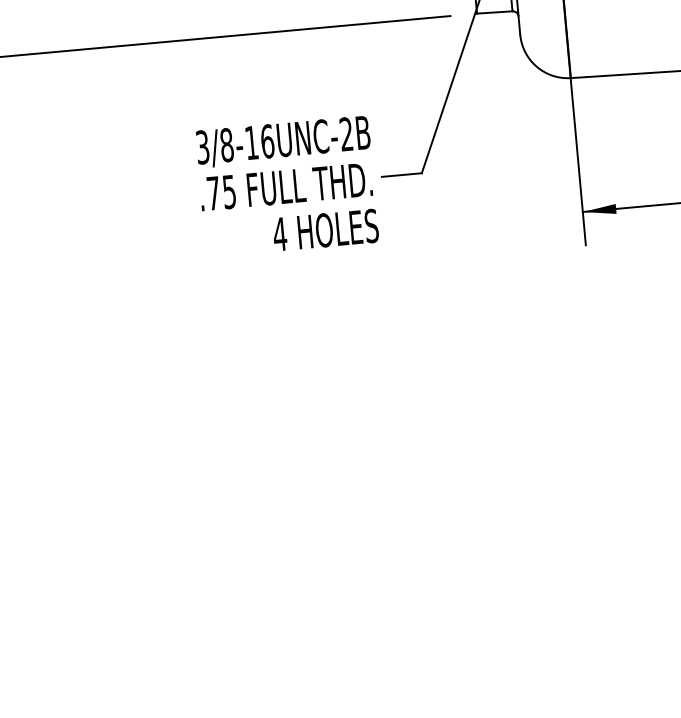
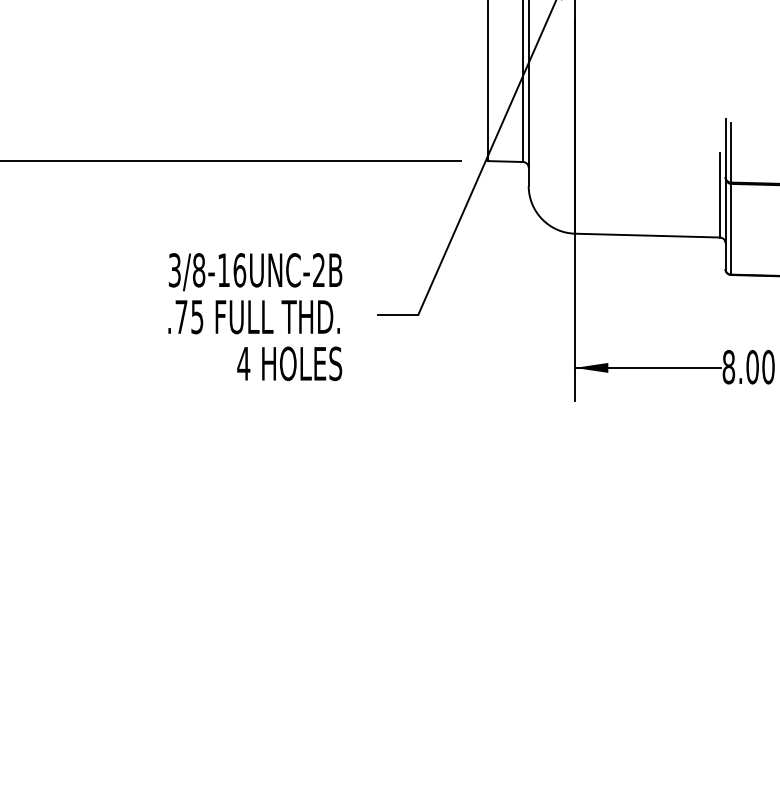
text: (287, 187) -> (255, 317), moved

